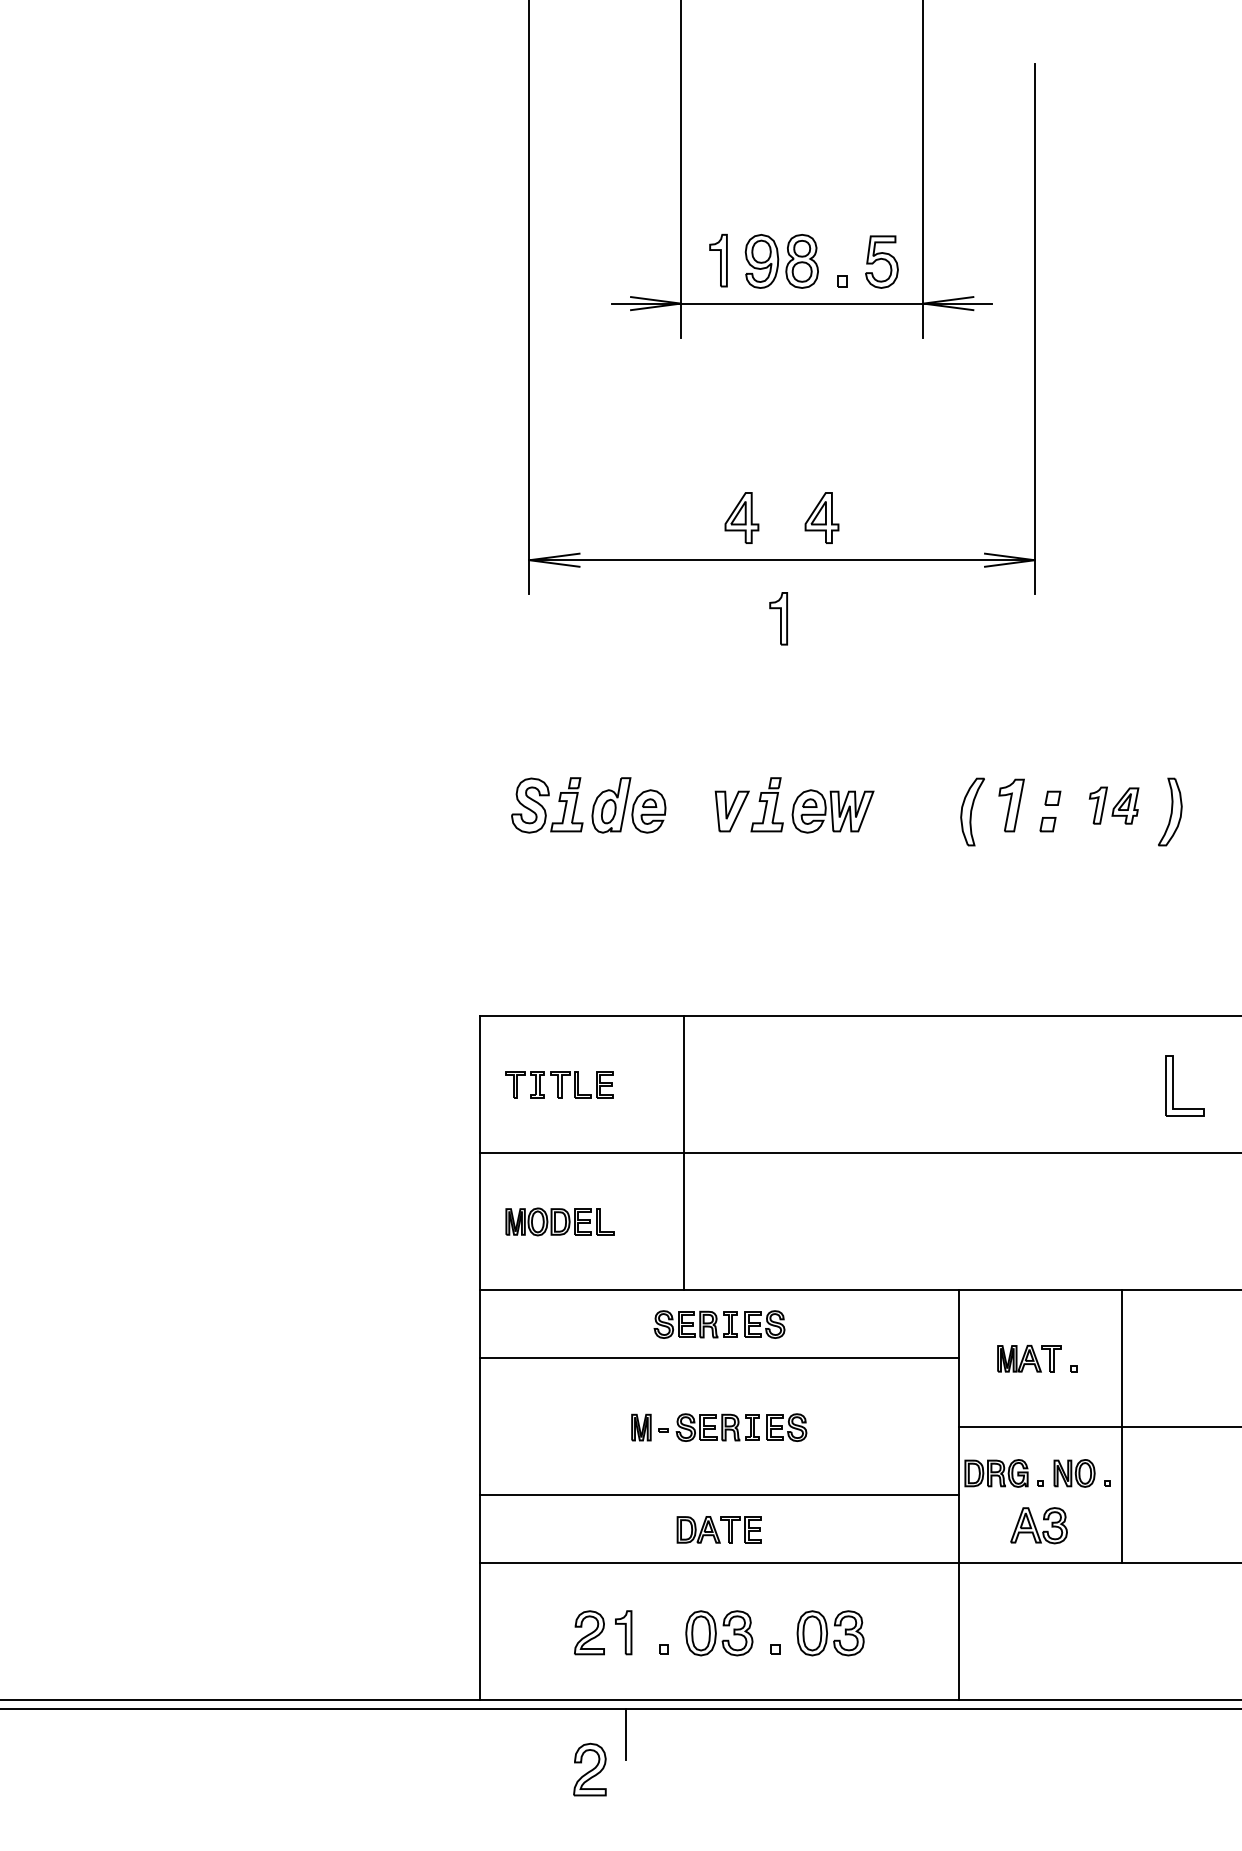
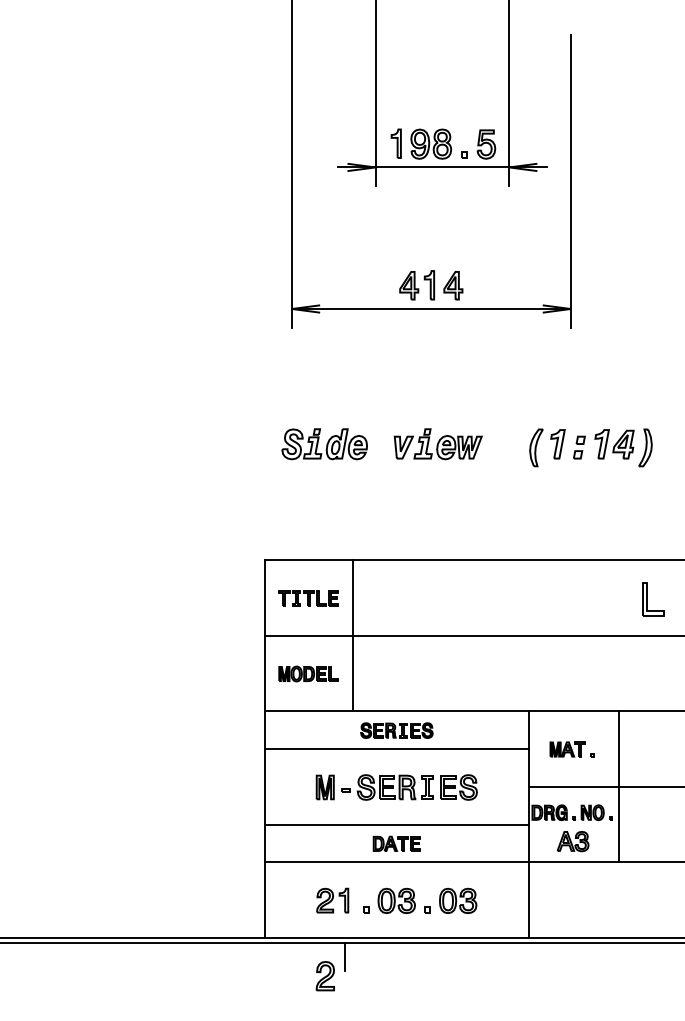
part: (776, 619) -> (428, 285), moved
part: (1114, 805) -> (614, 444), size x1.43
line: (684, 1152) -> (353, 635), moved
part: (718, 1427) -> (396, 787), size x1.67

